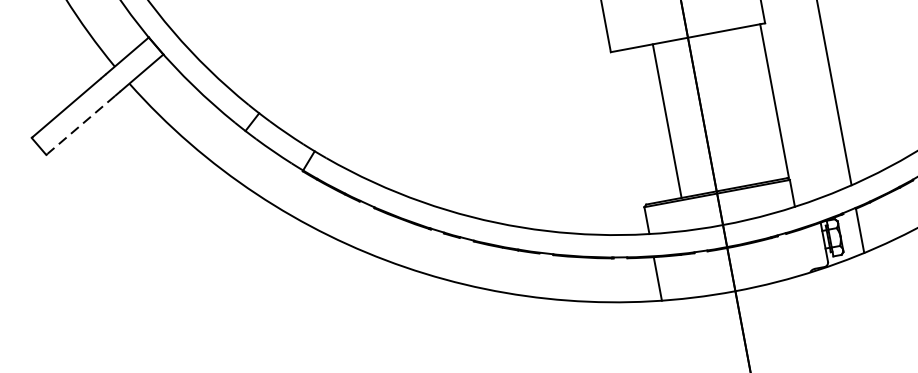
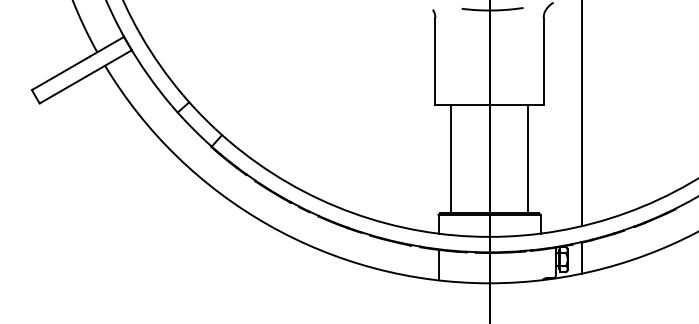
line: (775, 101) -> (528, 159), moved
line: (666, 121) -> (450, 159), moved
line: (81, 124) -> (67, 87), dashed -> solid

